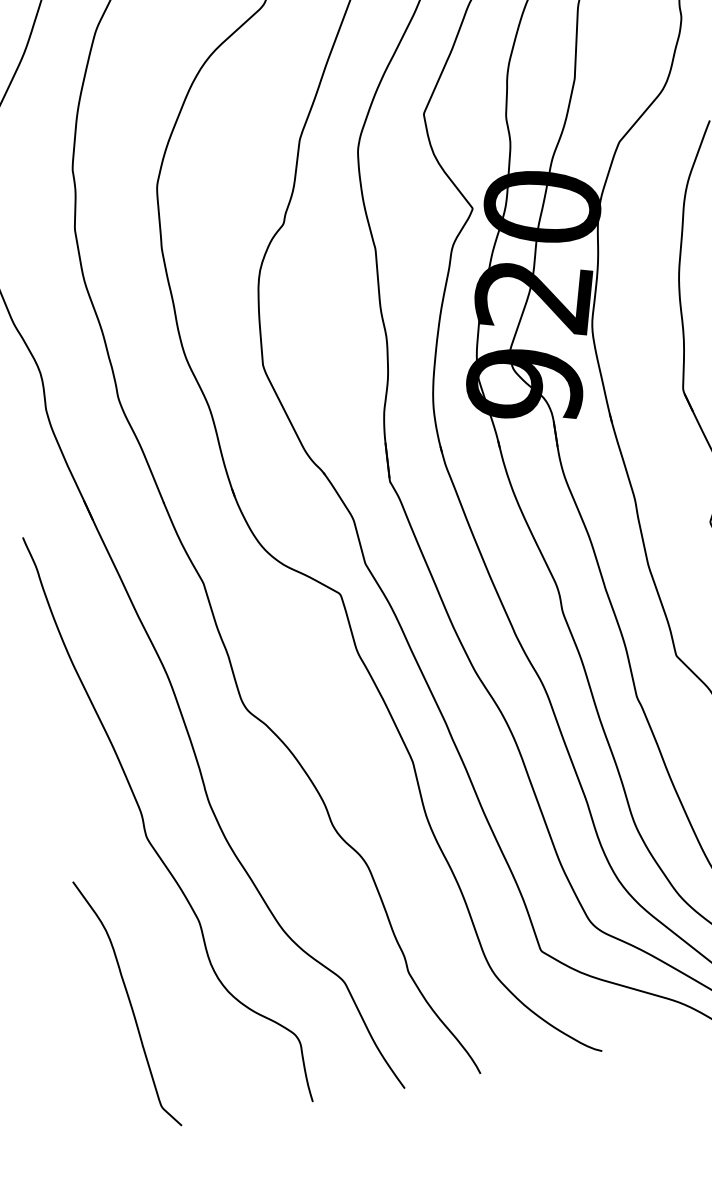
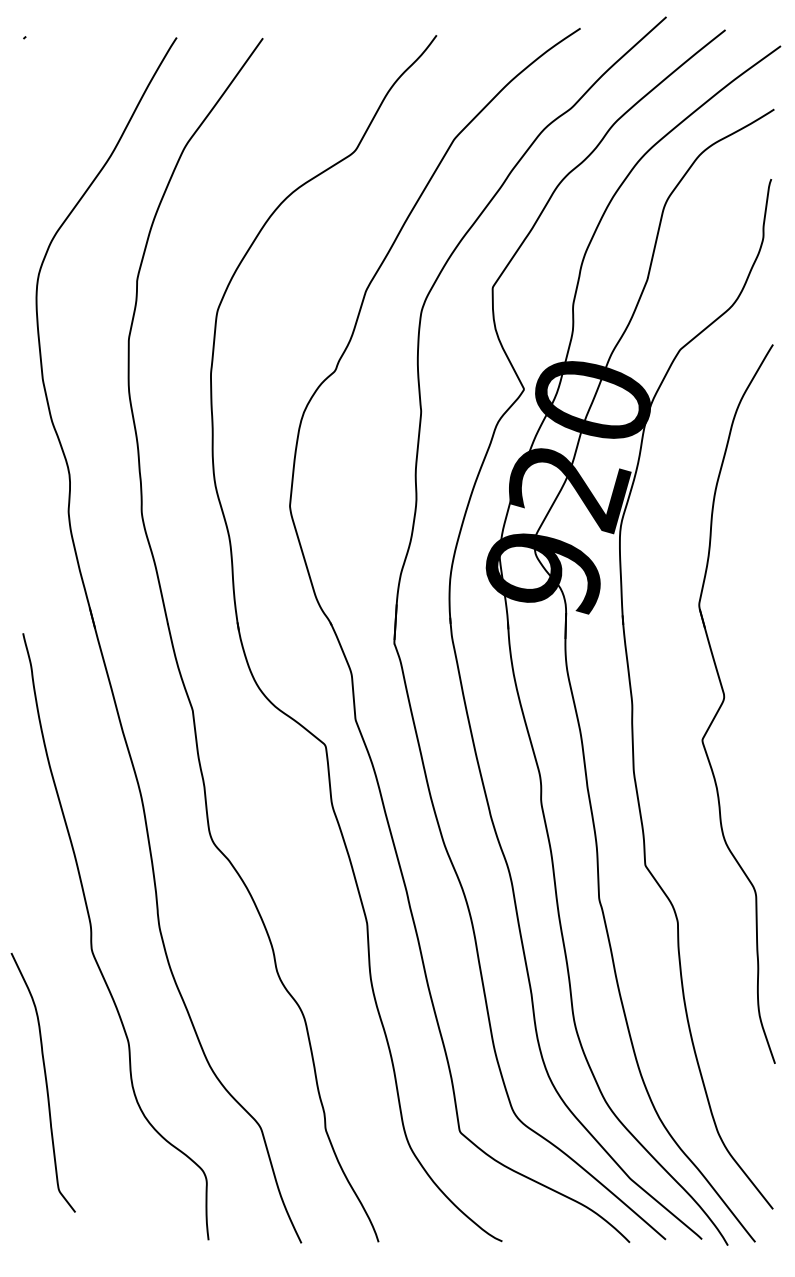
curve: (129, 1003) -> (45, 1082), moved

